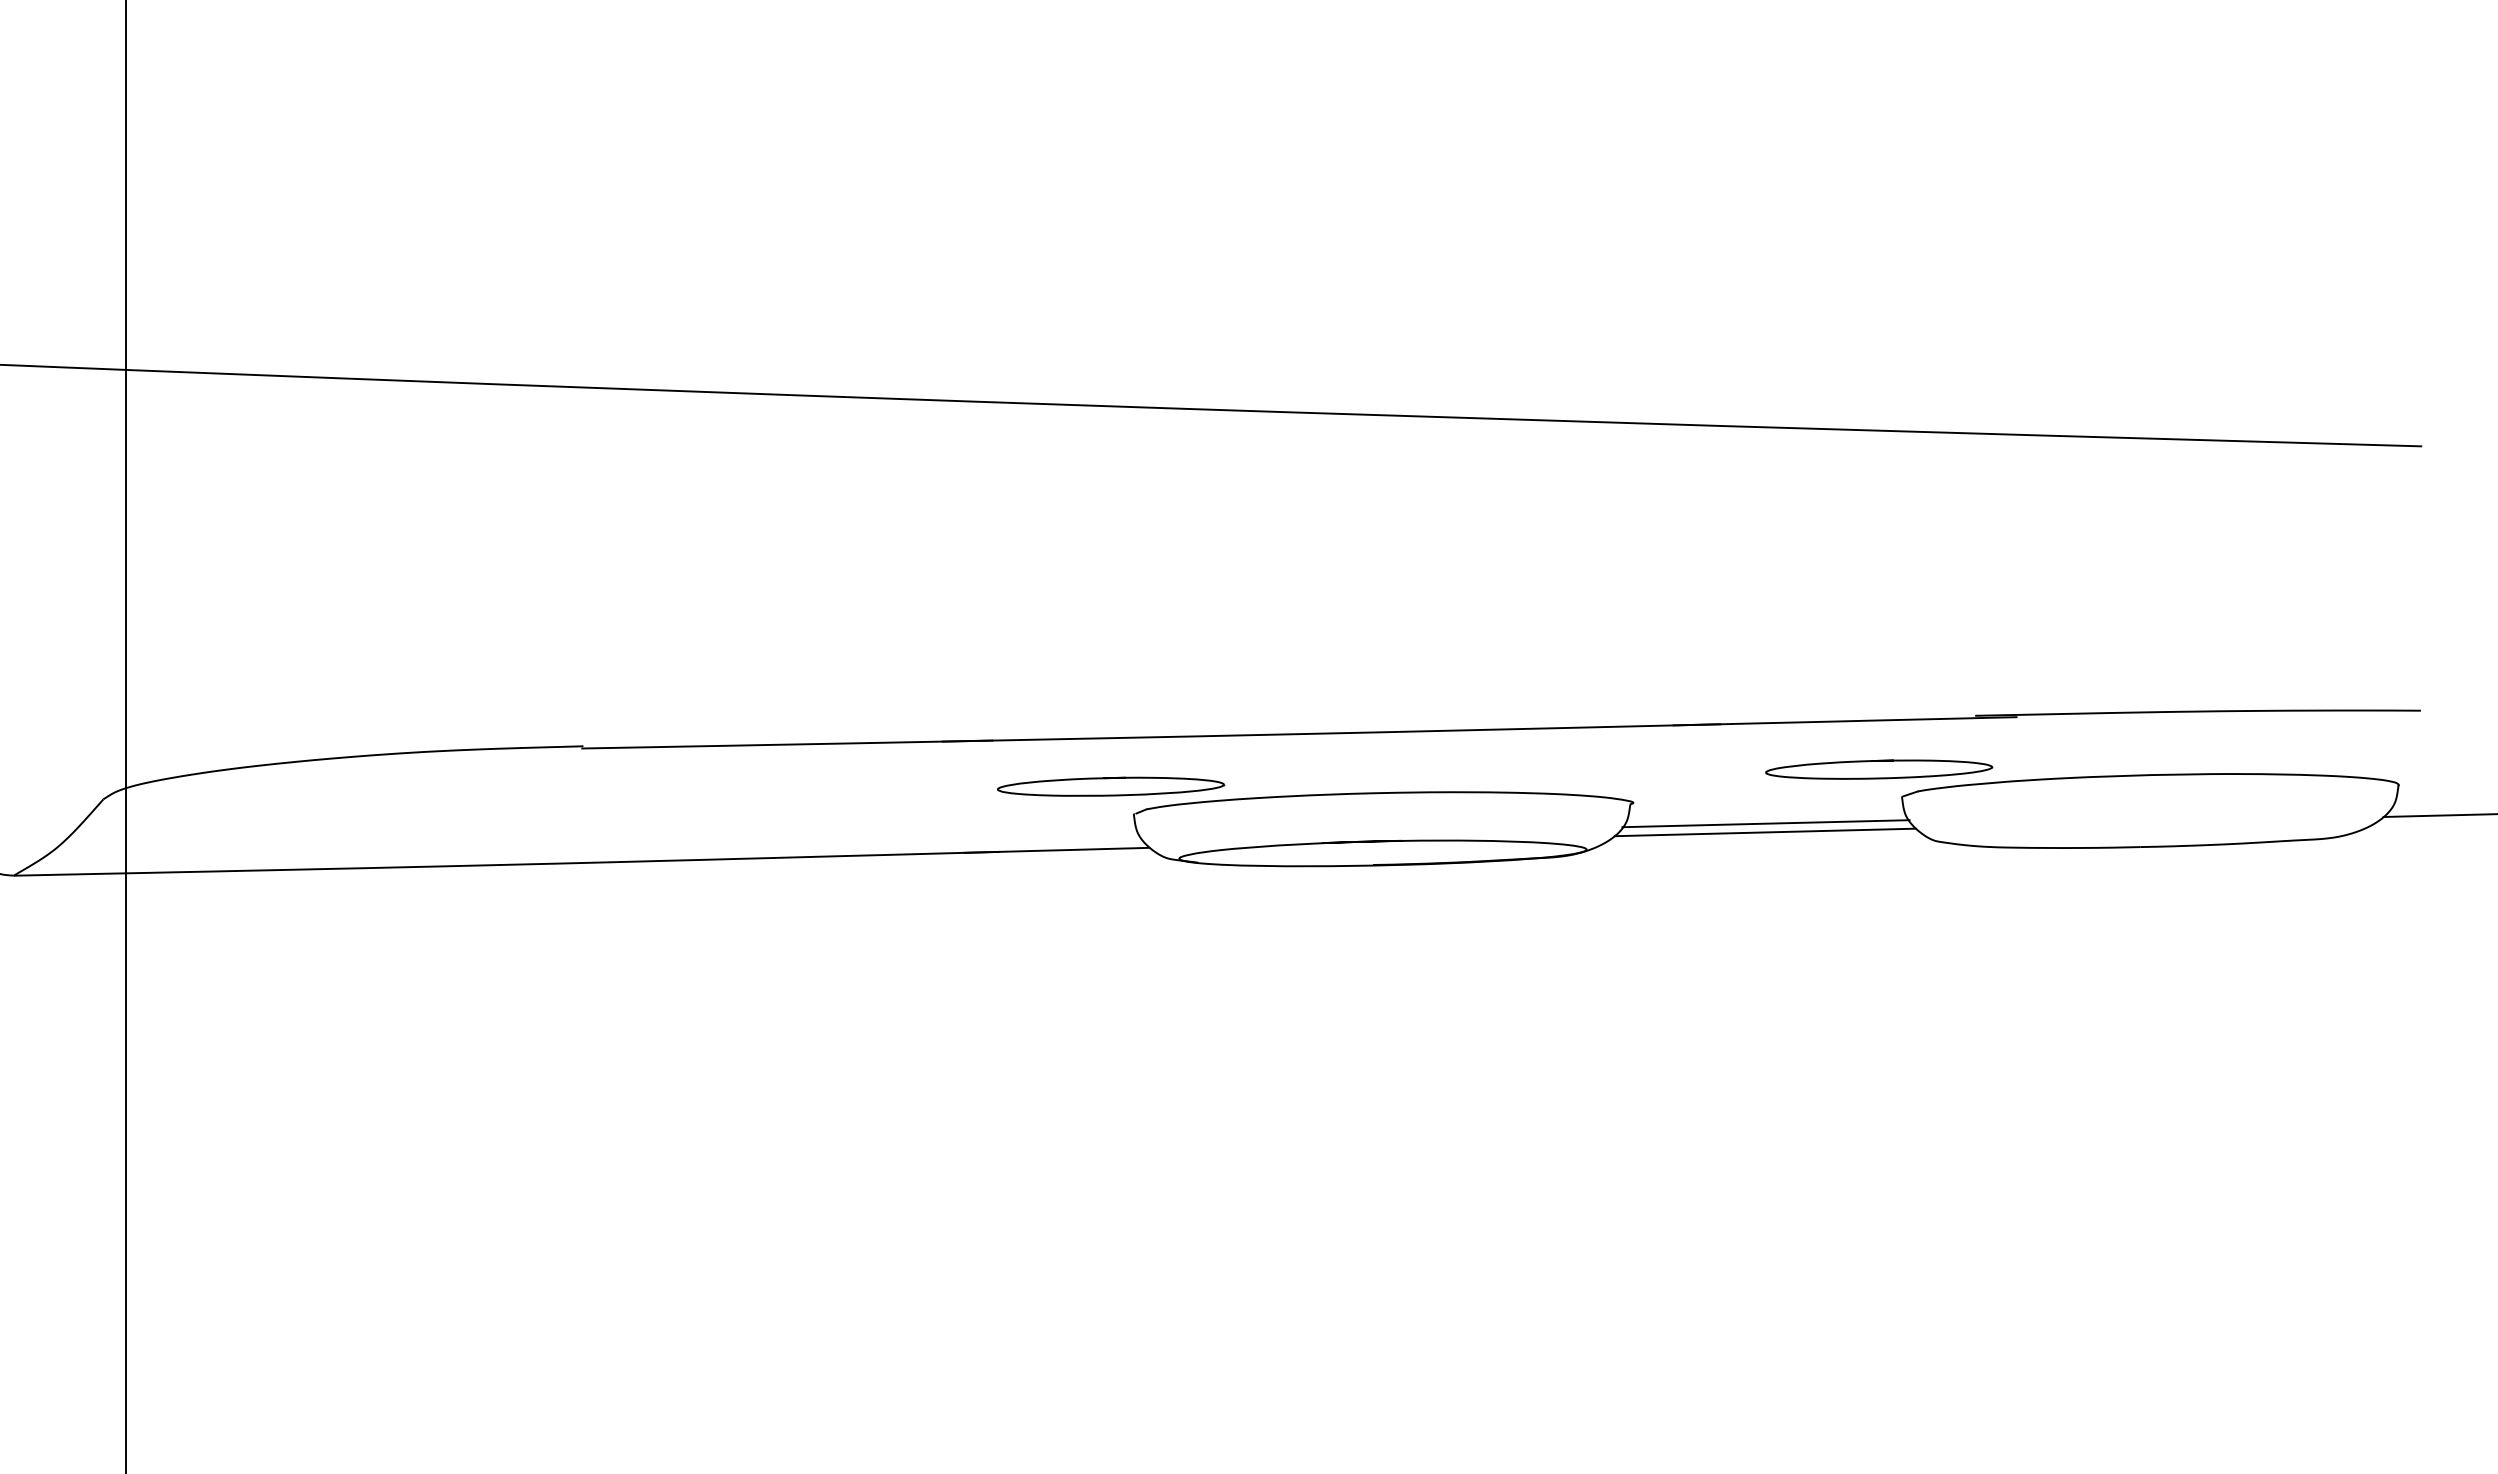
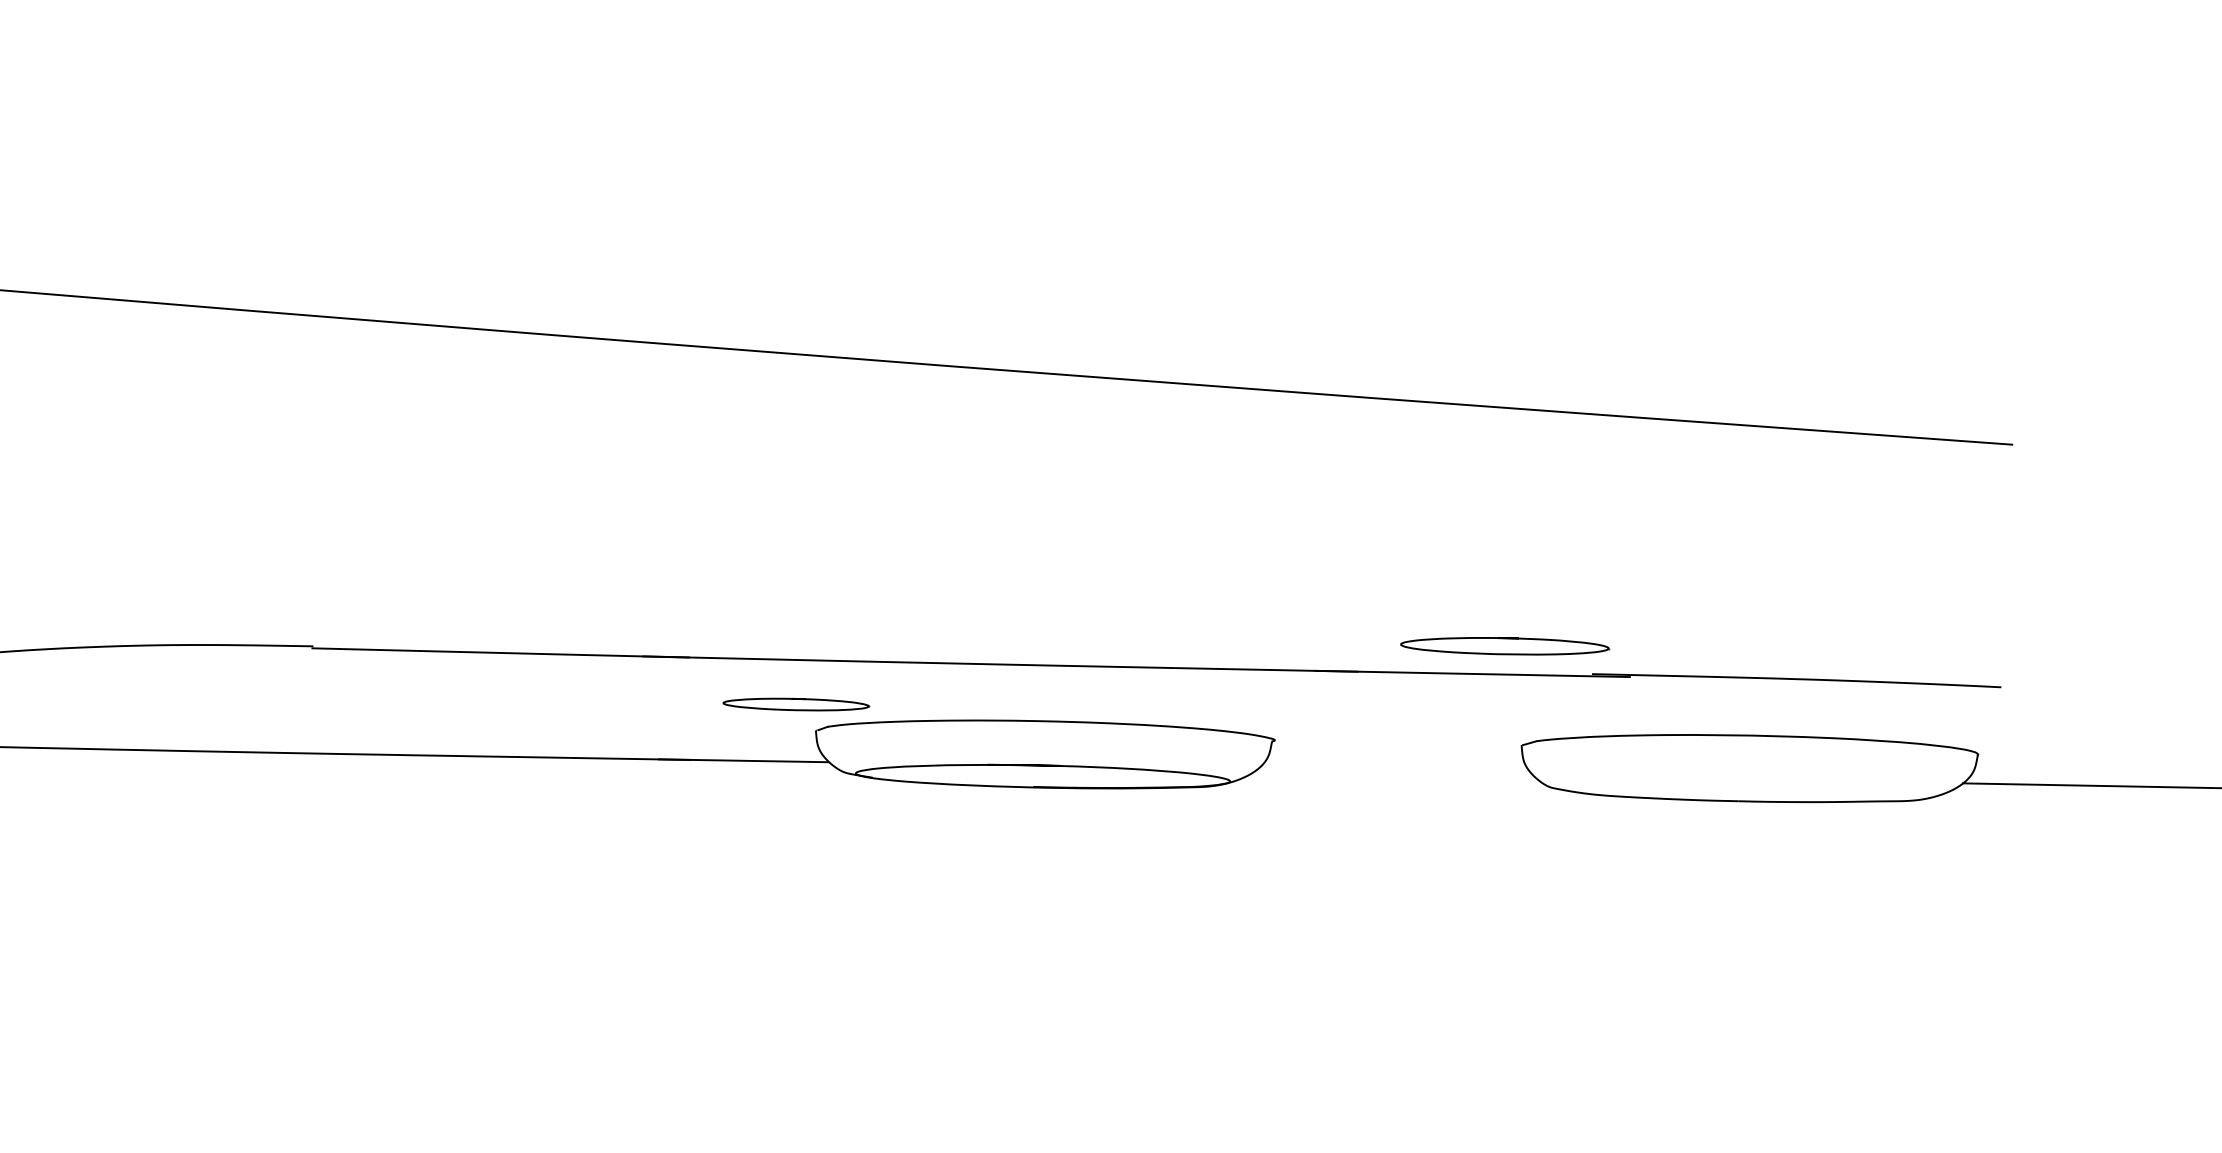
part: (1879, 769) -> (1505, 646), moved
part: (1111, 786) -> (796, 704), size x0.7
line: (1765, 823) -> (1395, 764), removed
line: (1764, 832) -> (1394, 772), removed

